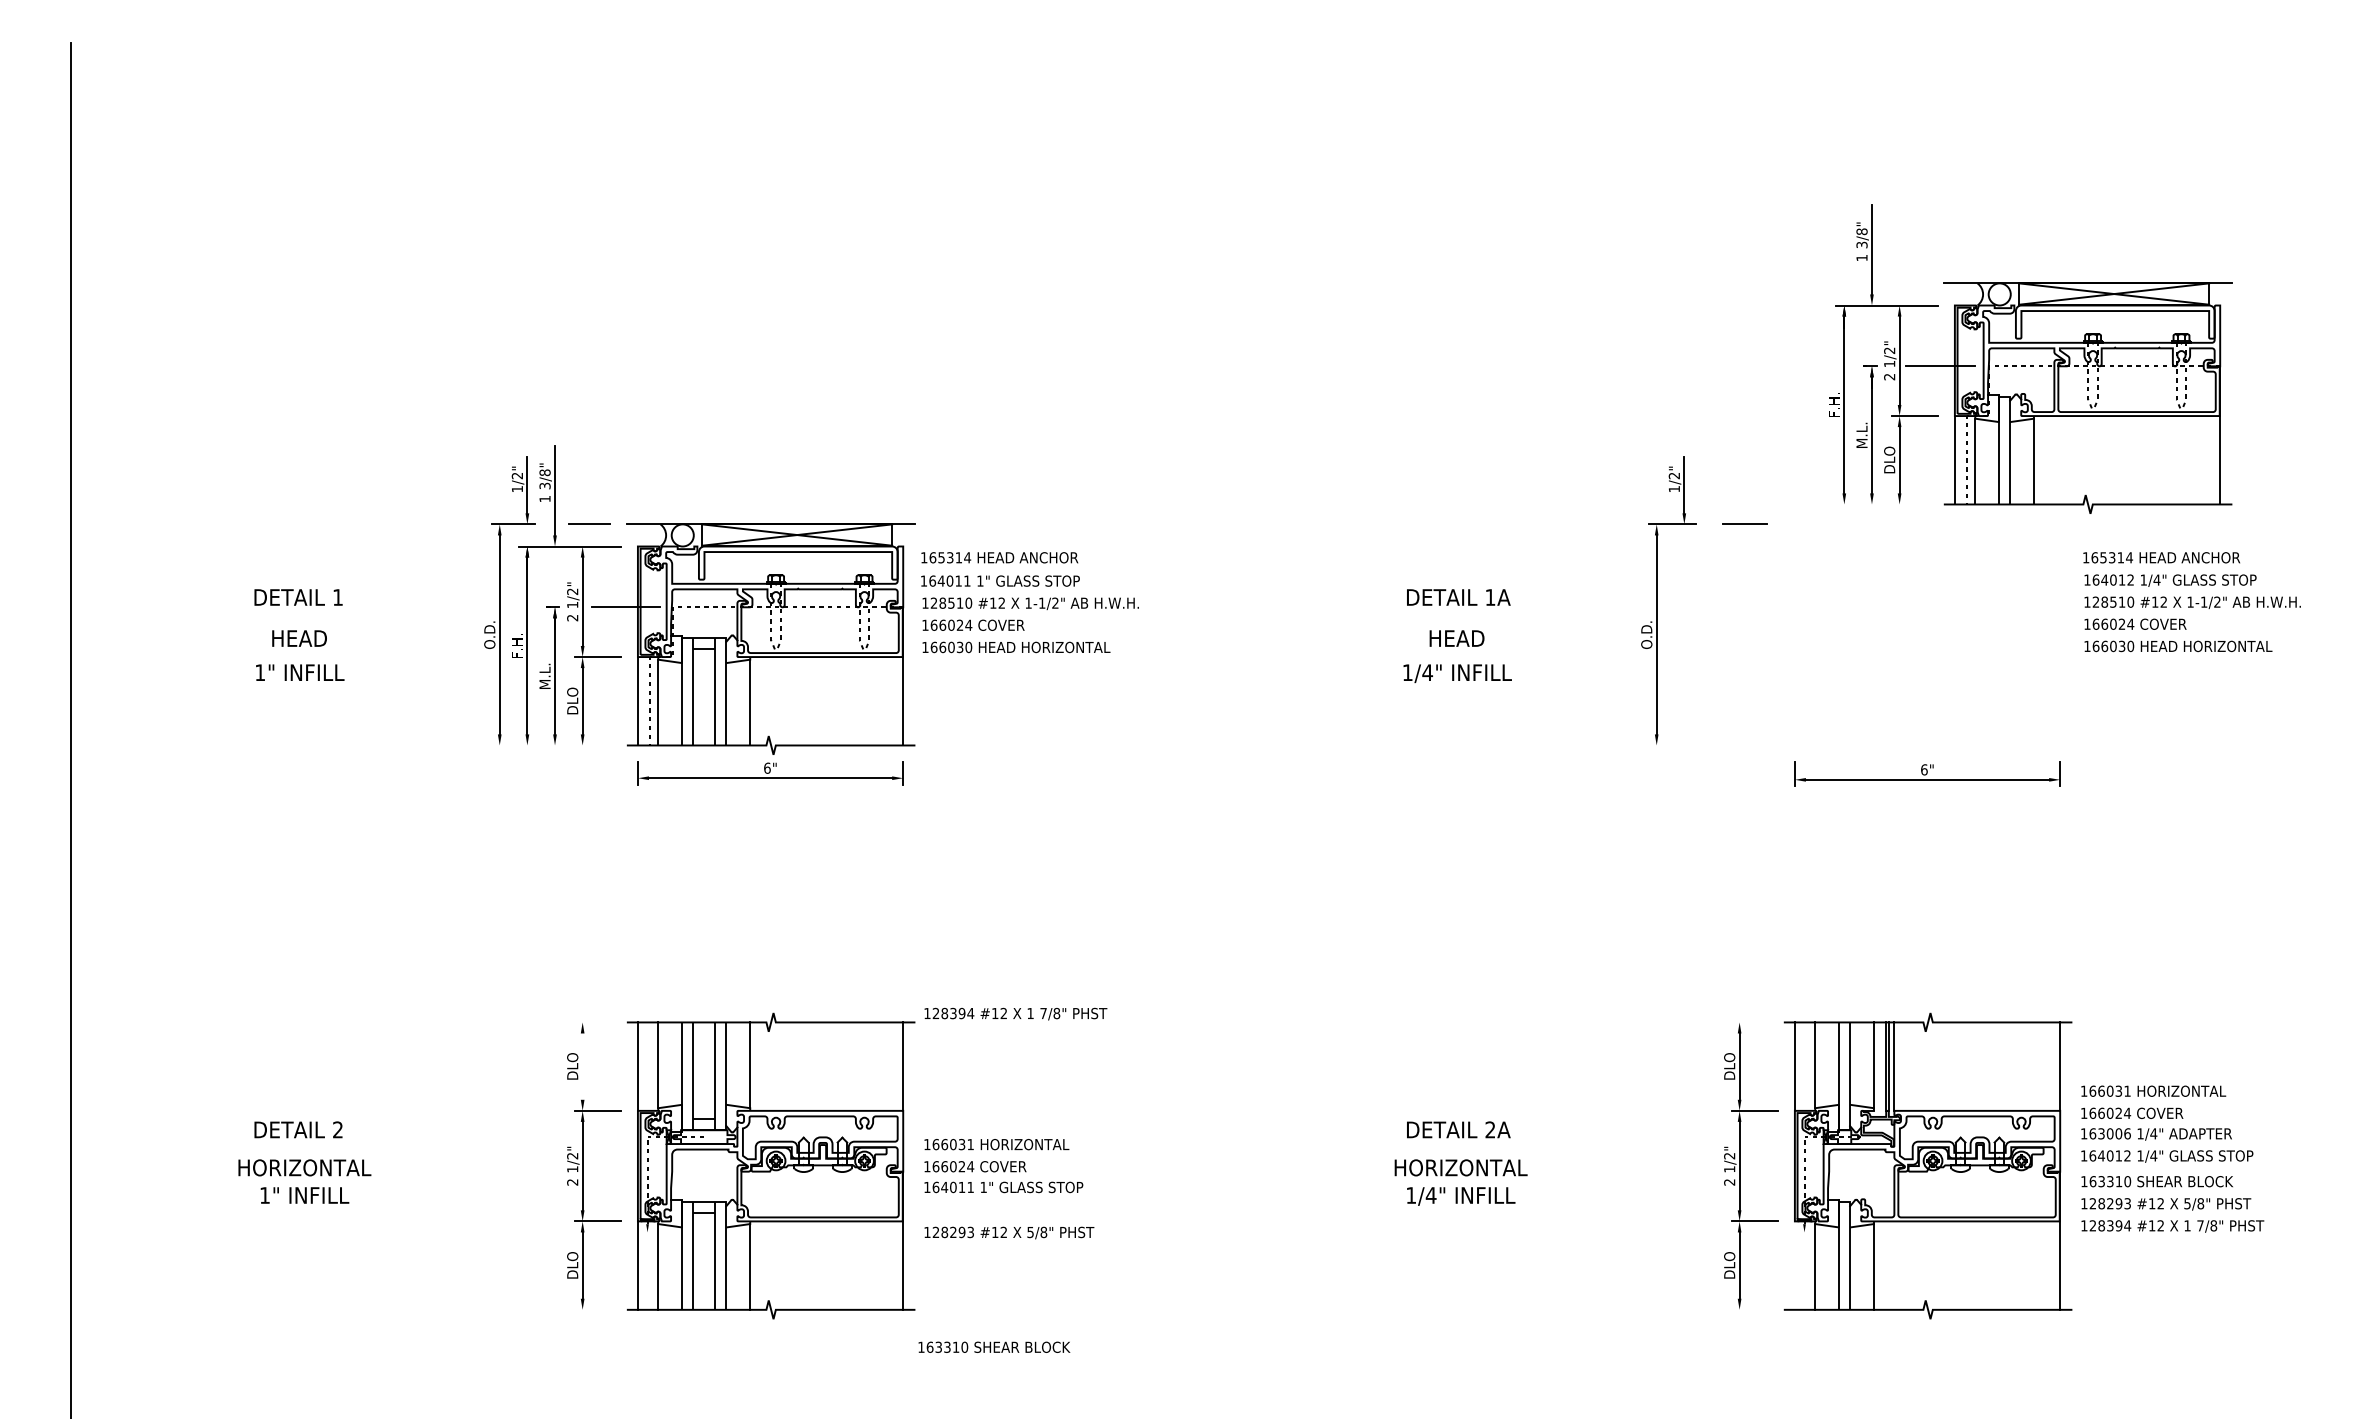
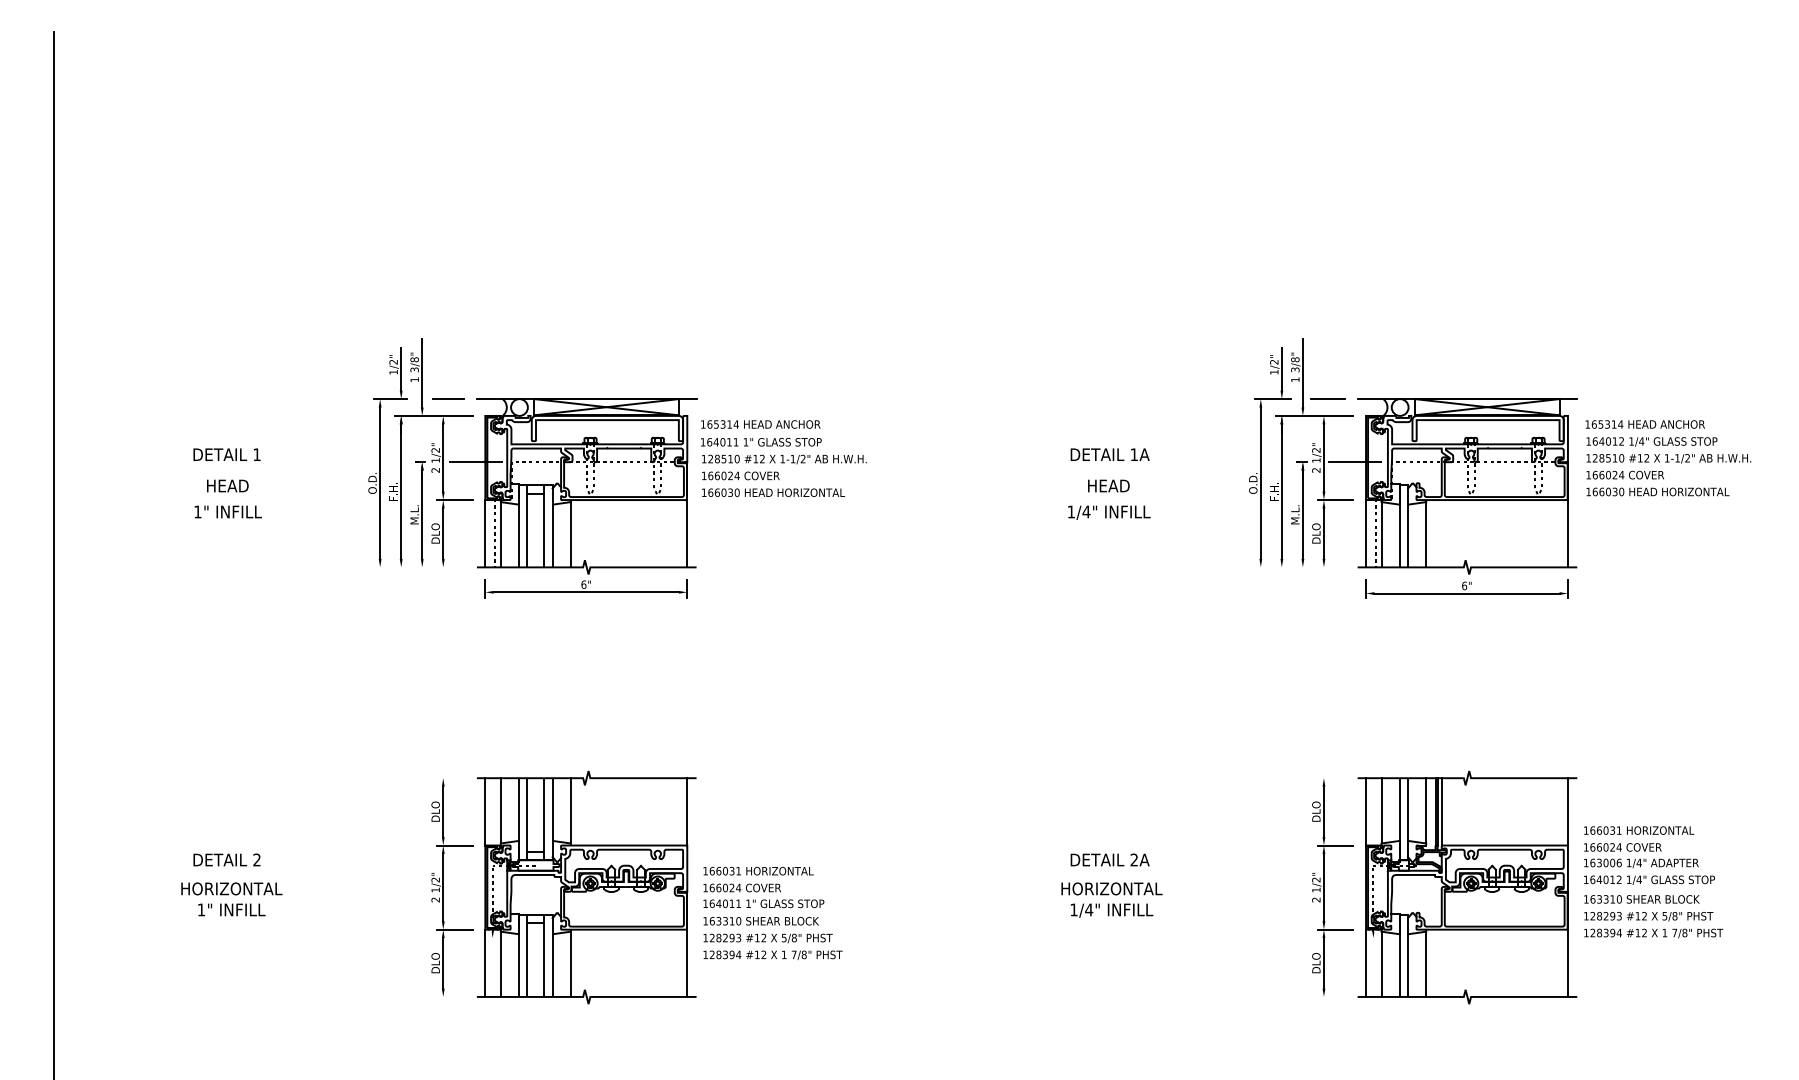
part: (2030, 358) -> (1423, 456), moved
text: (1015, 1013) -> (772, 954), moved
line: (582, 1066) -> (443, 811), added
line: (1794, 1265) -> (1365, 963), added
text: (994, 1346) -> (761, 920), moved

